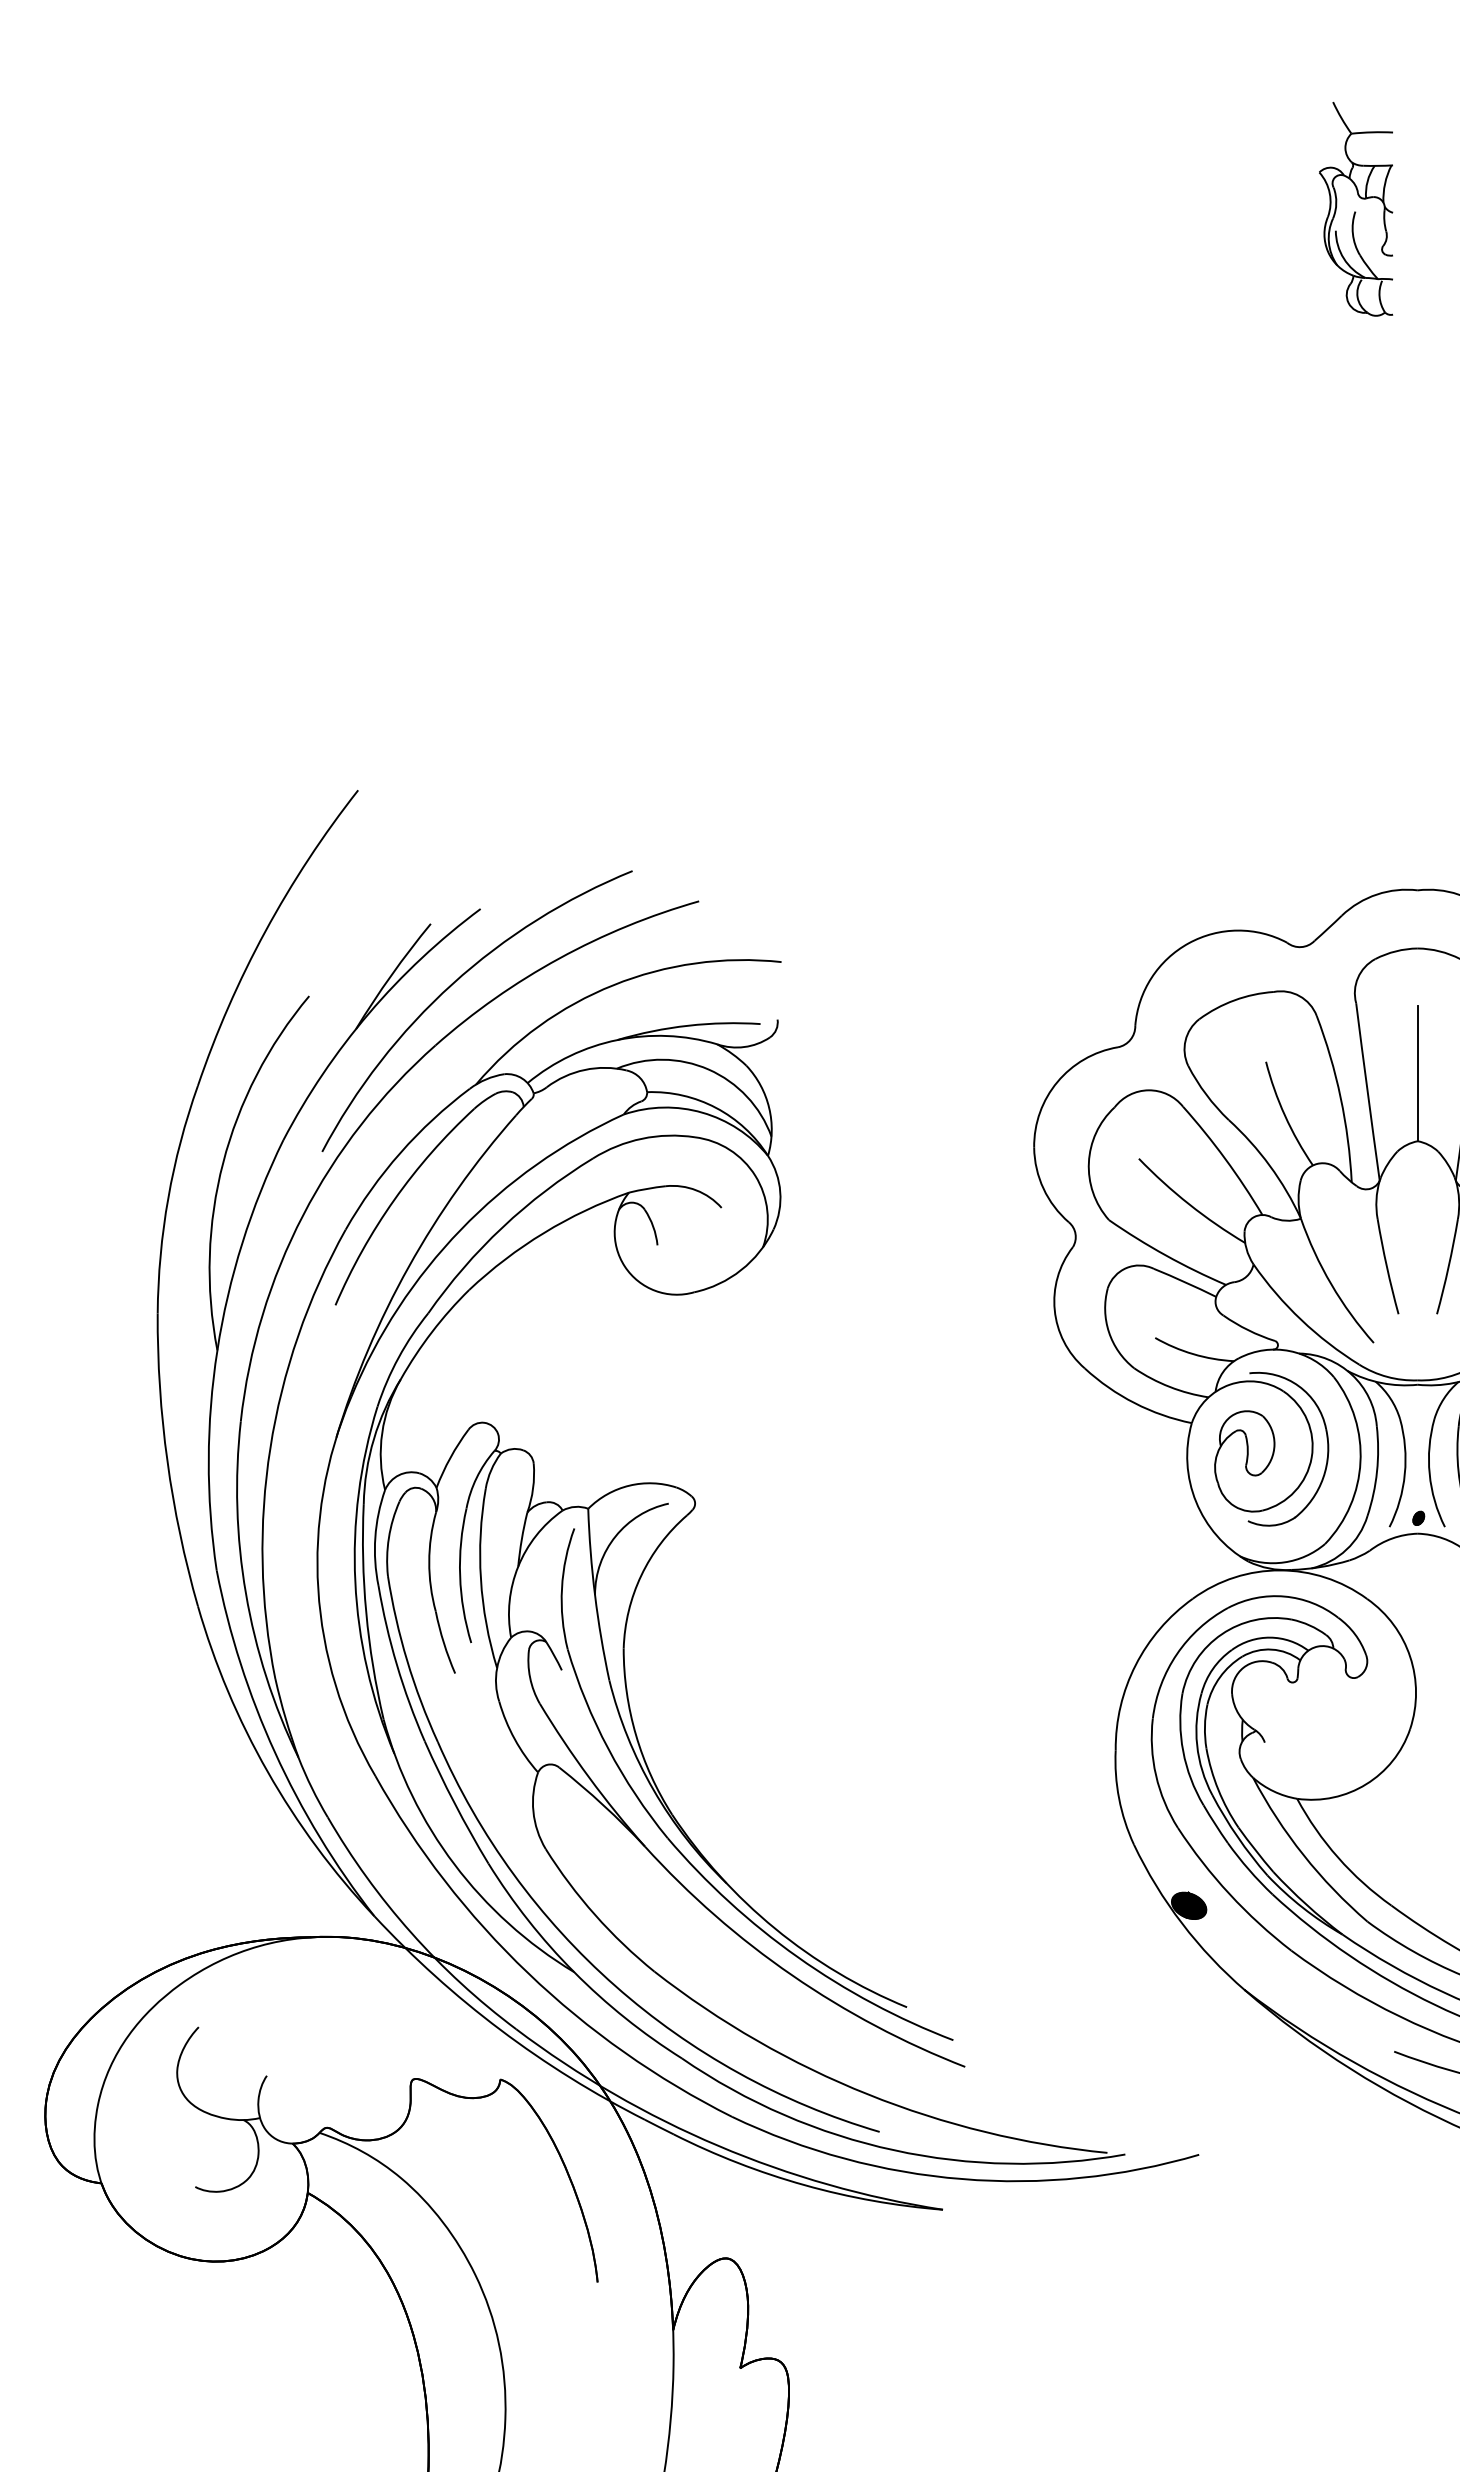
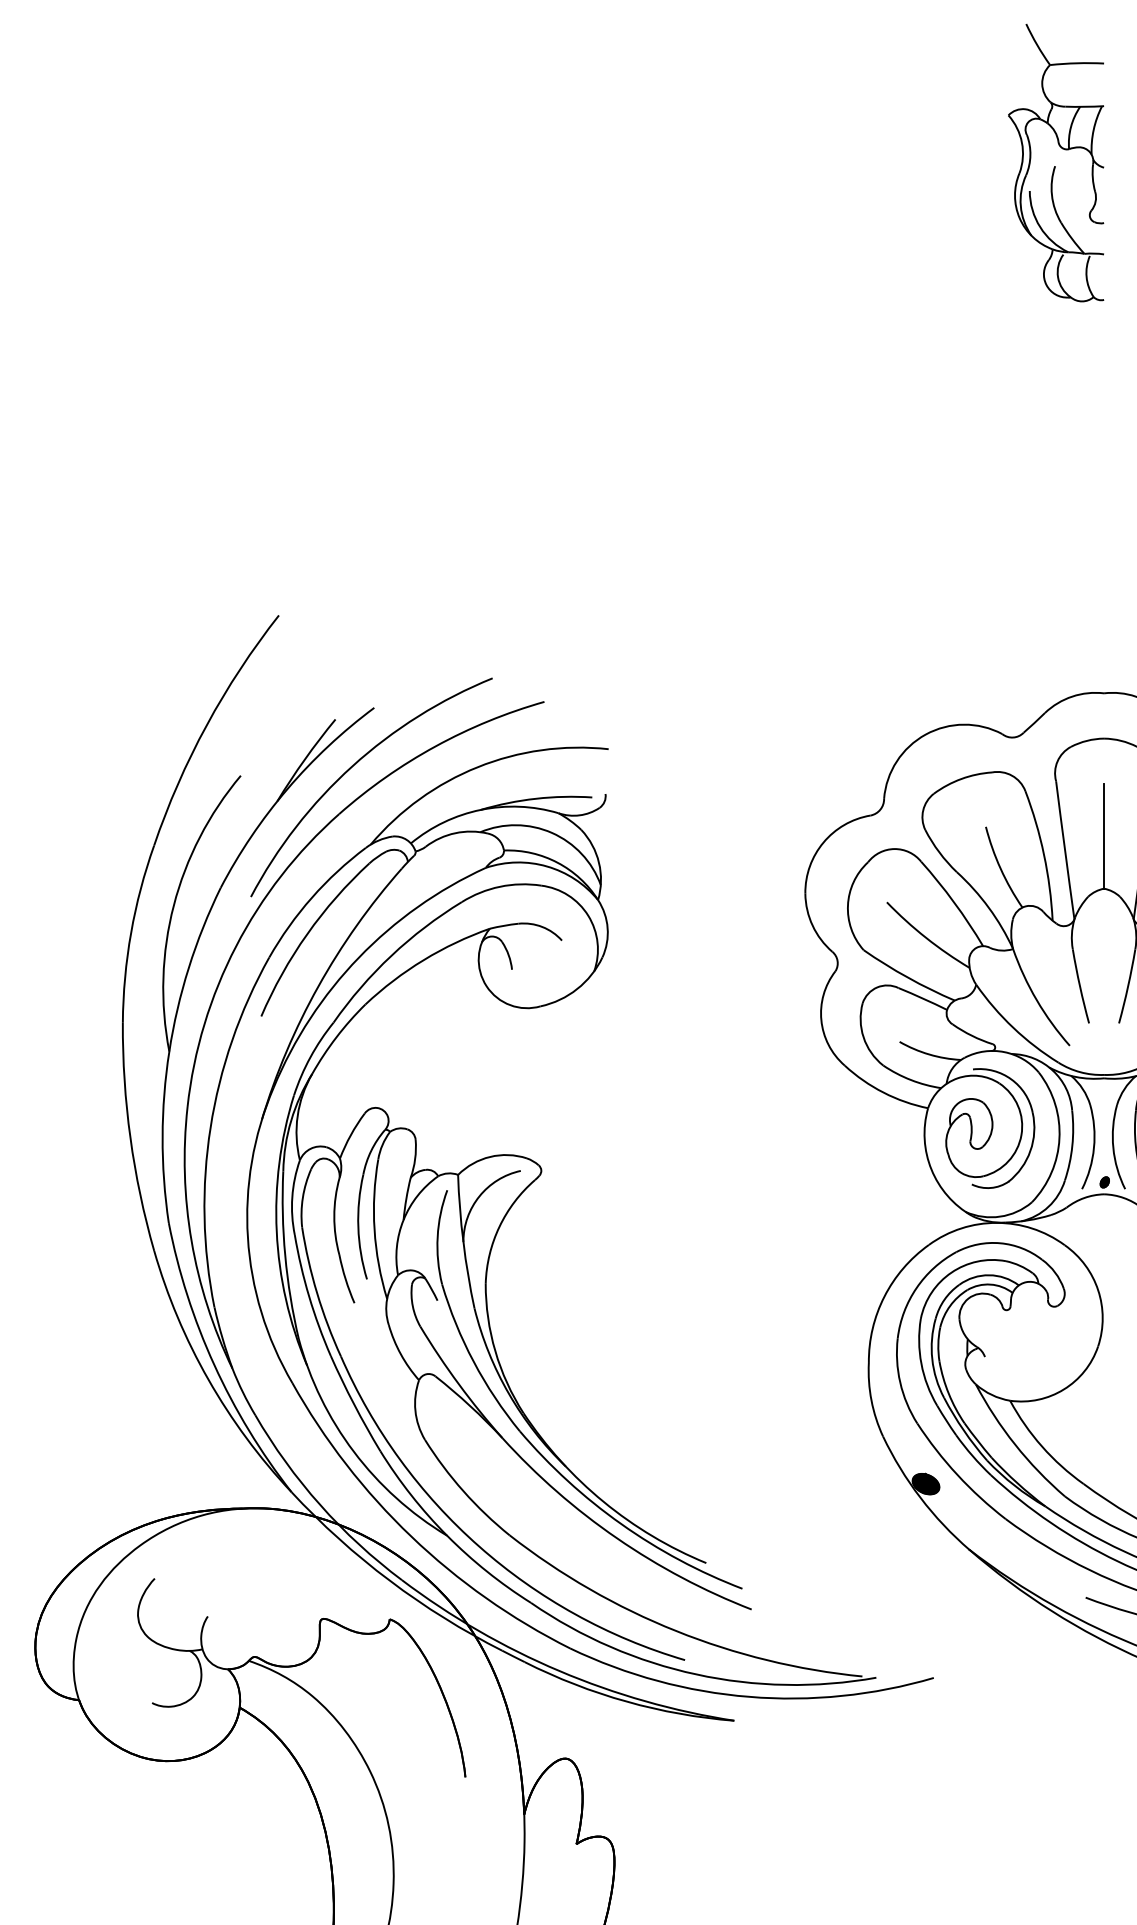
part: (1355, 208) -> (1055, 162), size x1.67

